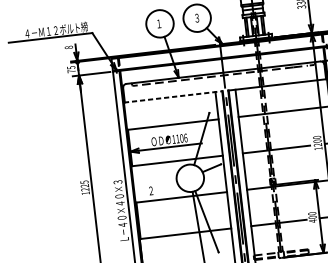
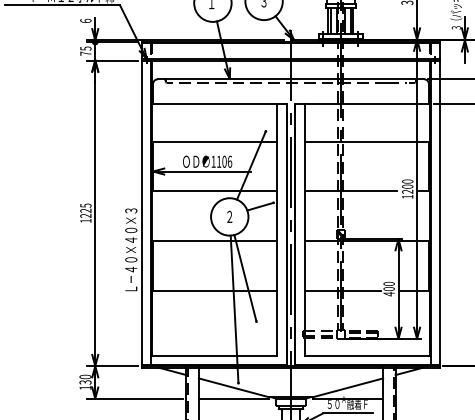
text: (68, 47) -> (85, 20), 8 -> 6
line: (173, 97) -> (219, 104), dashed -> solid
text: (150, 190) -> (229, 216), moved

